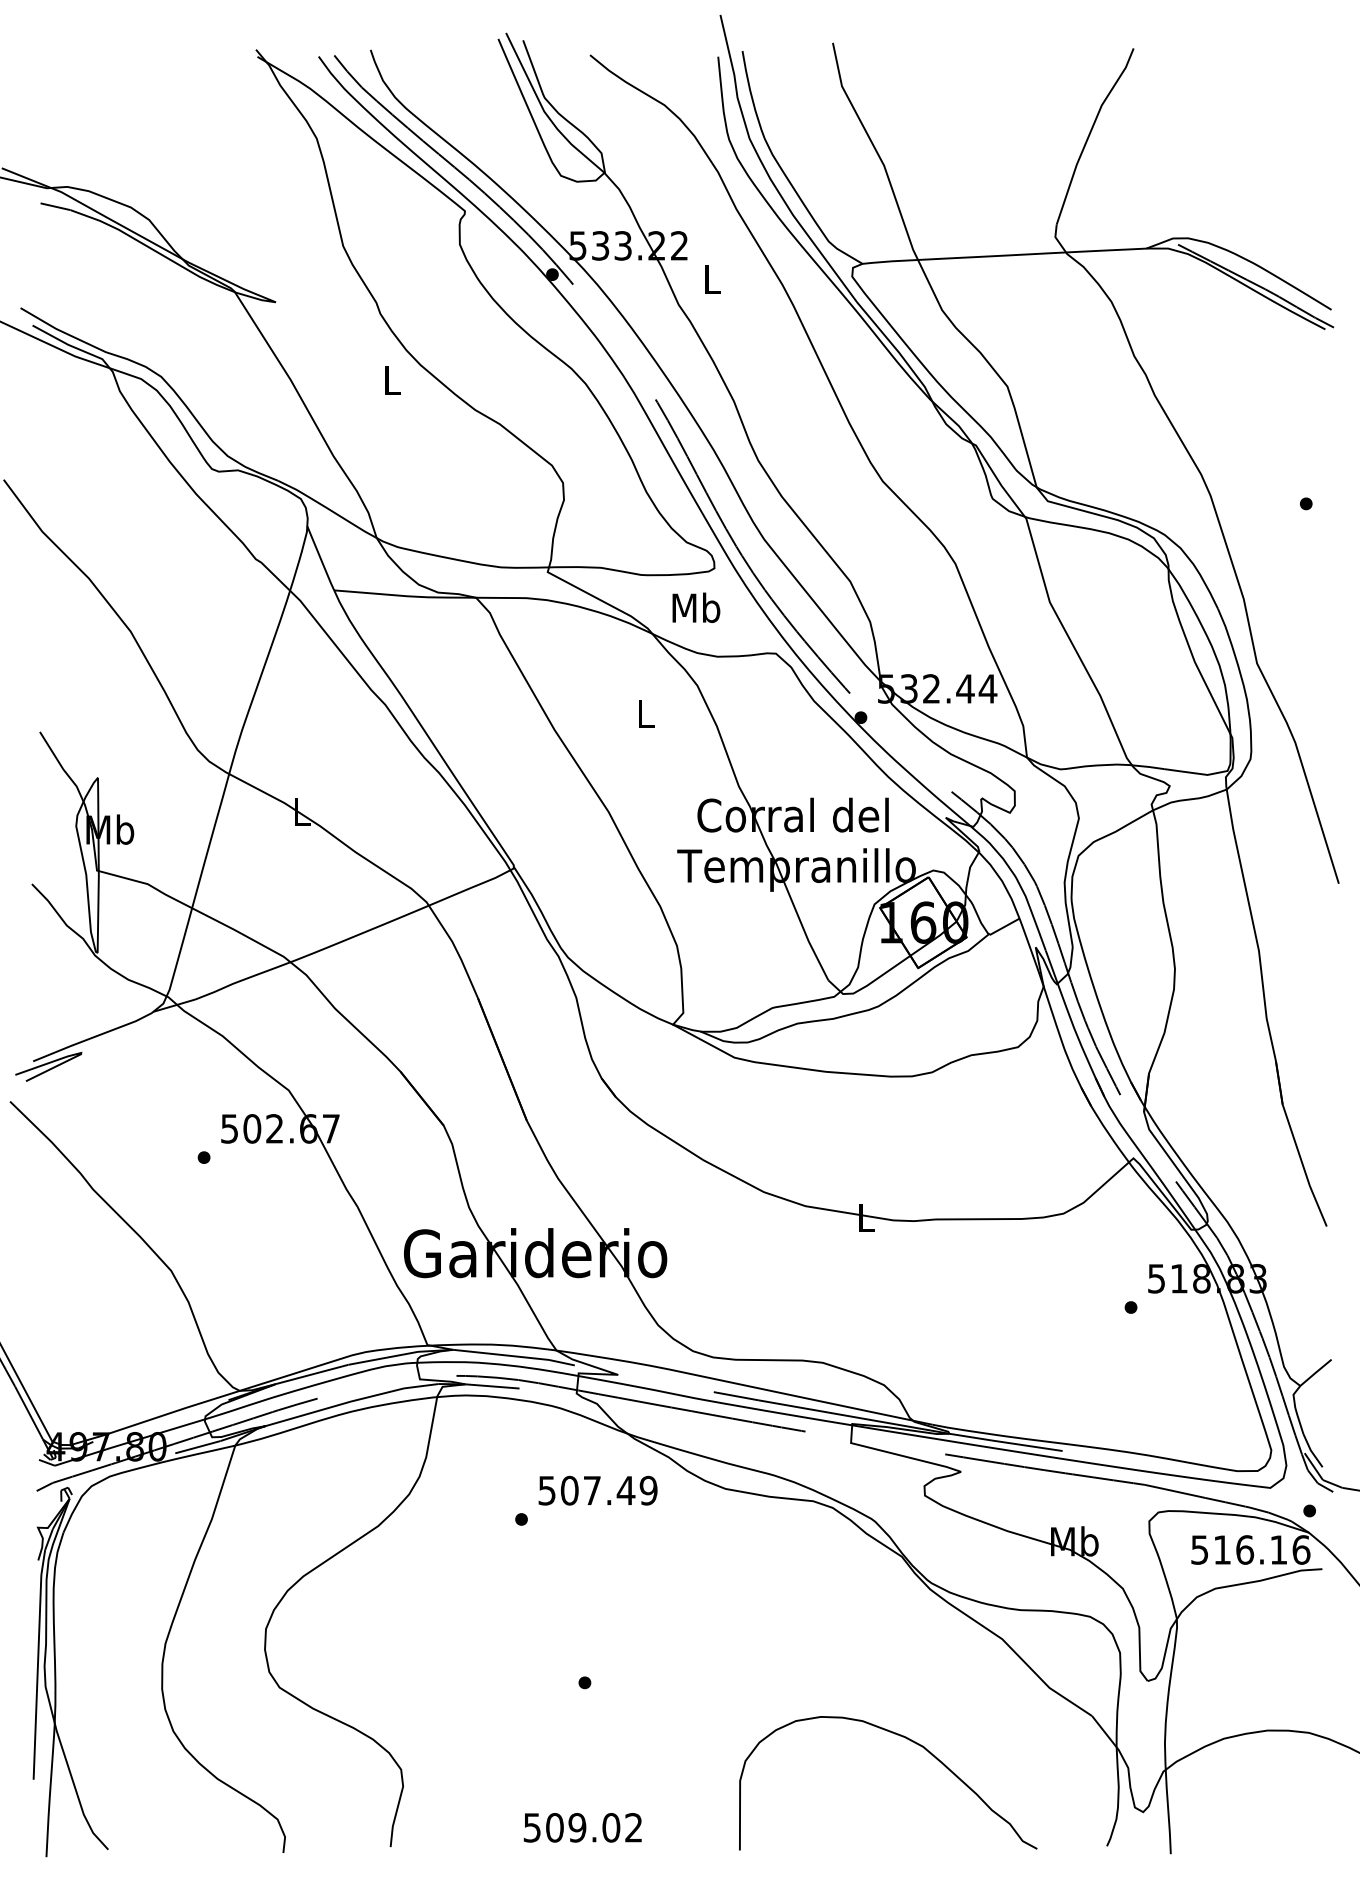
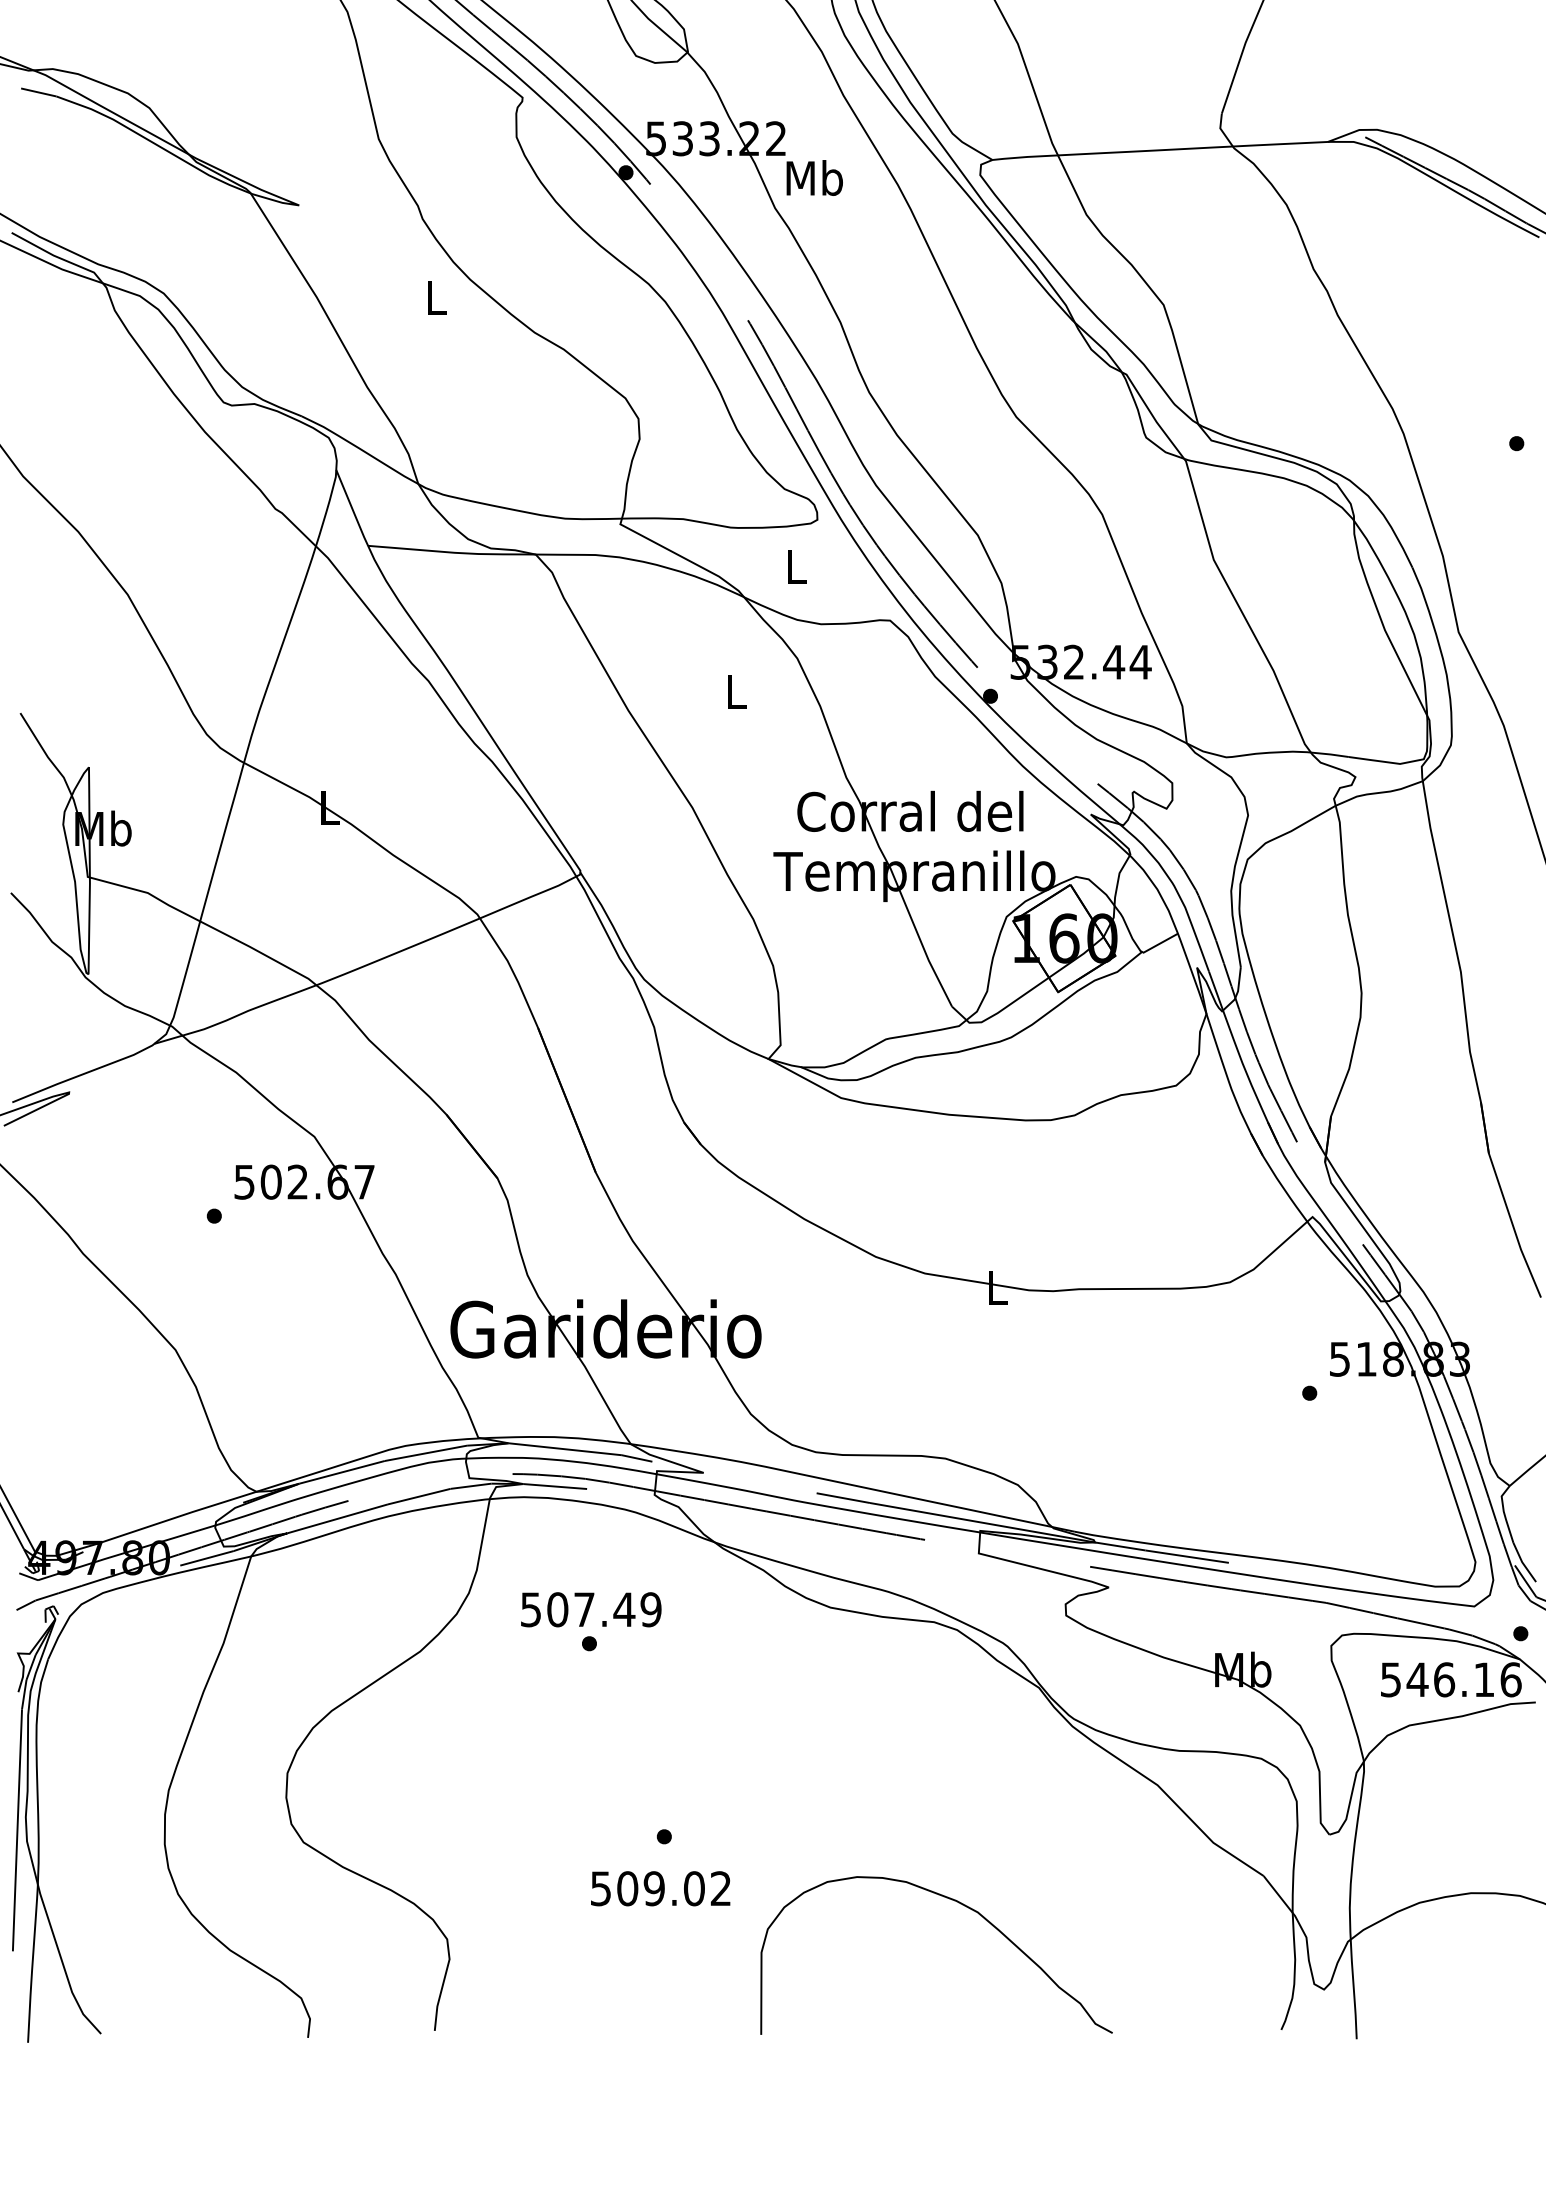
text: (712, 278) -> (815, 177), L -> Mb
text: (696, 607) -> (796, 566), Mb -> L
text: (597, 1490) -> (590, 1609), moved
text: (1222, 1549) -> (1417, 1679), 516.16 -> 546.16
curve: (910, 1741) -> (962, 1906), moved
text: (582, 1827) -> (660, 1888), moved

